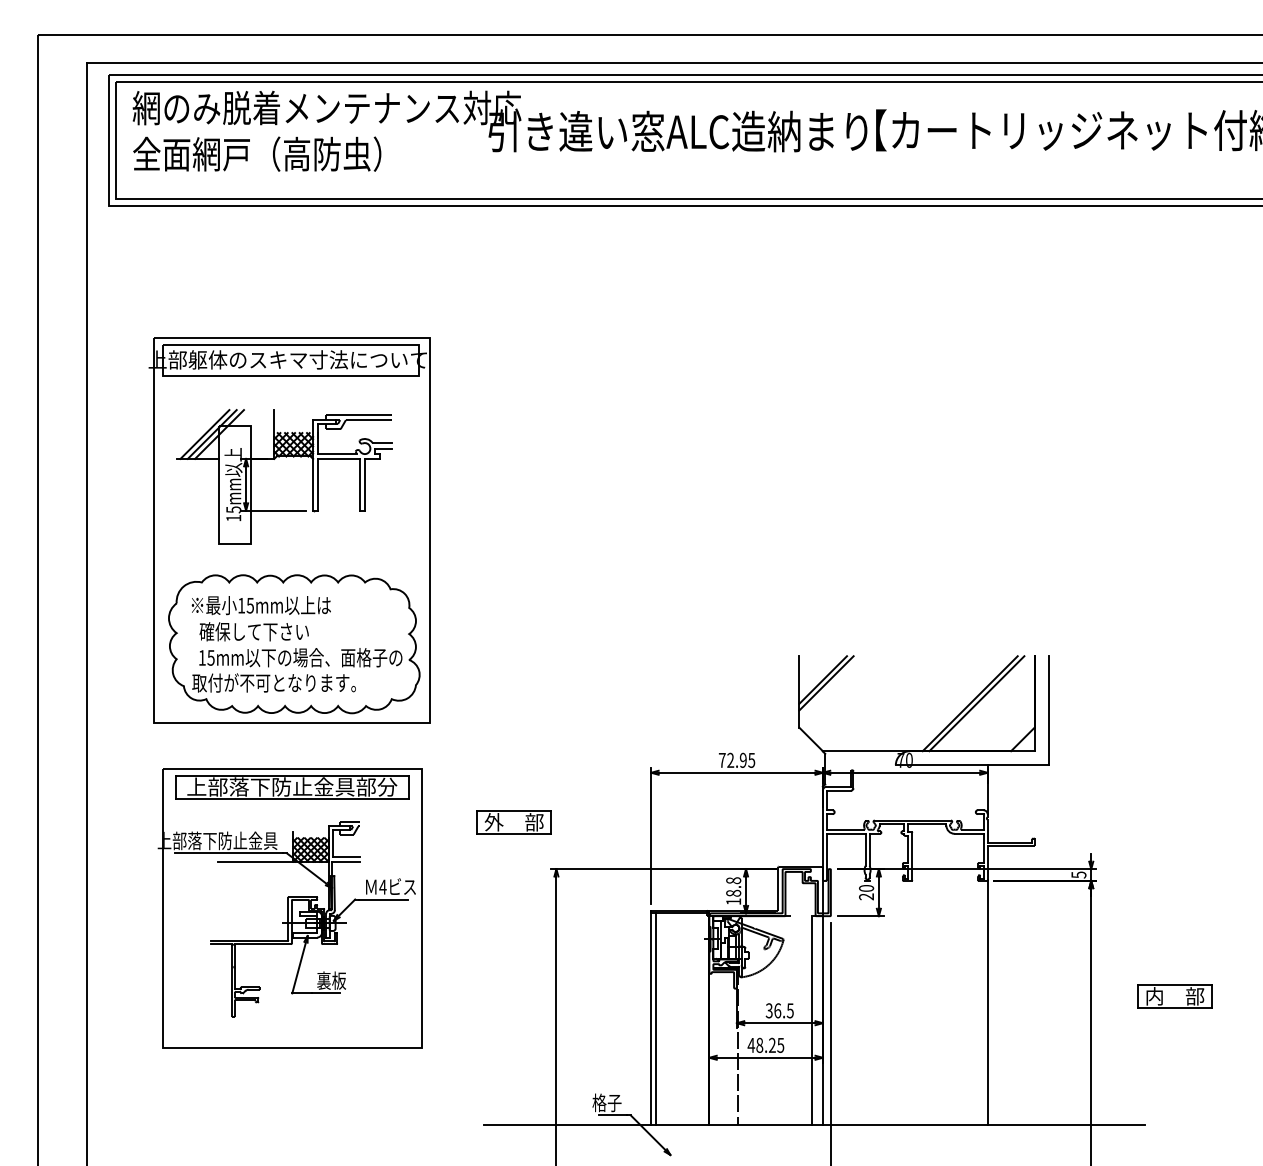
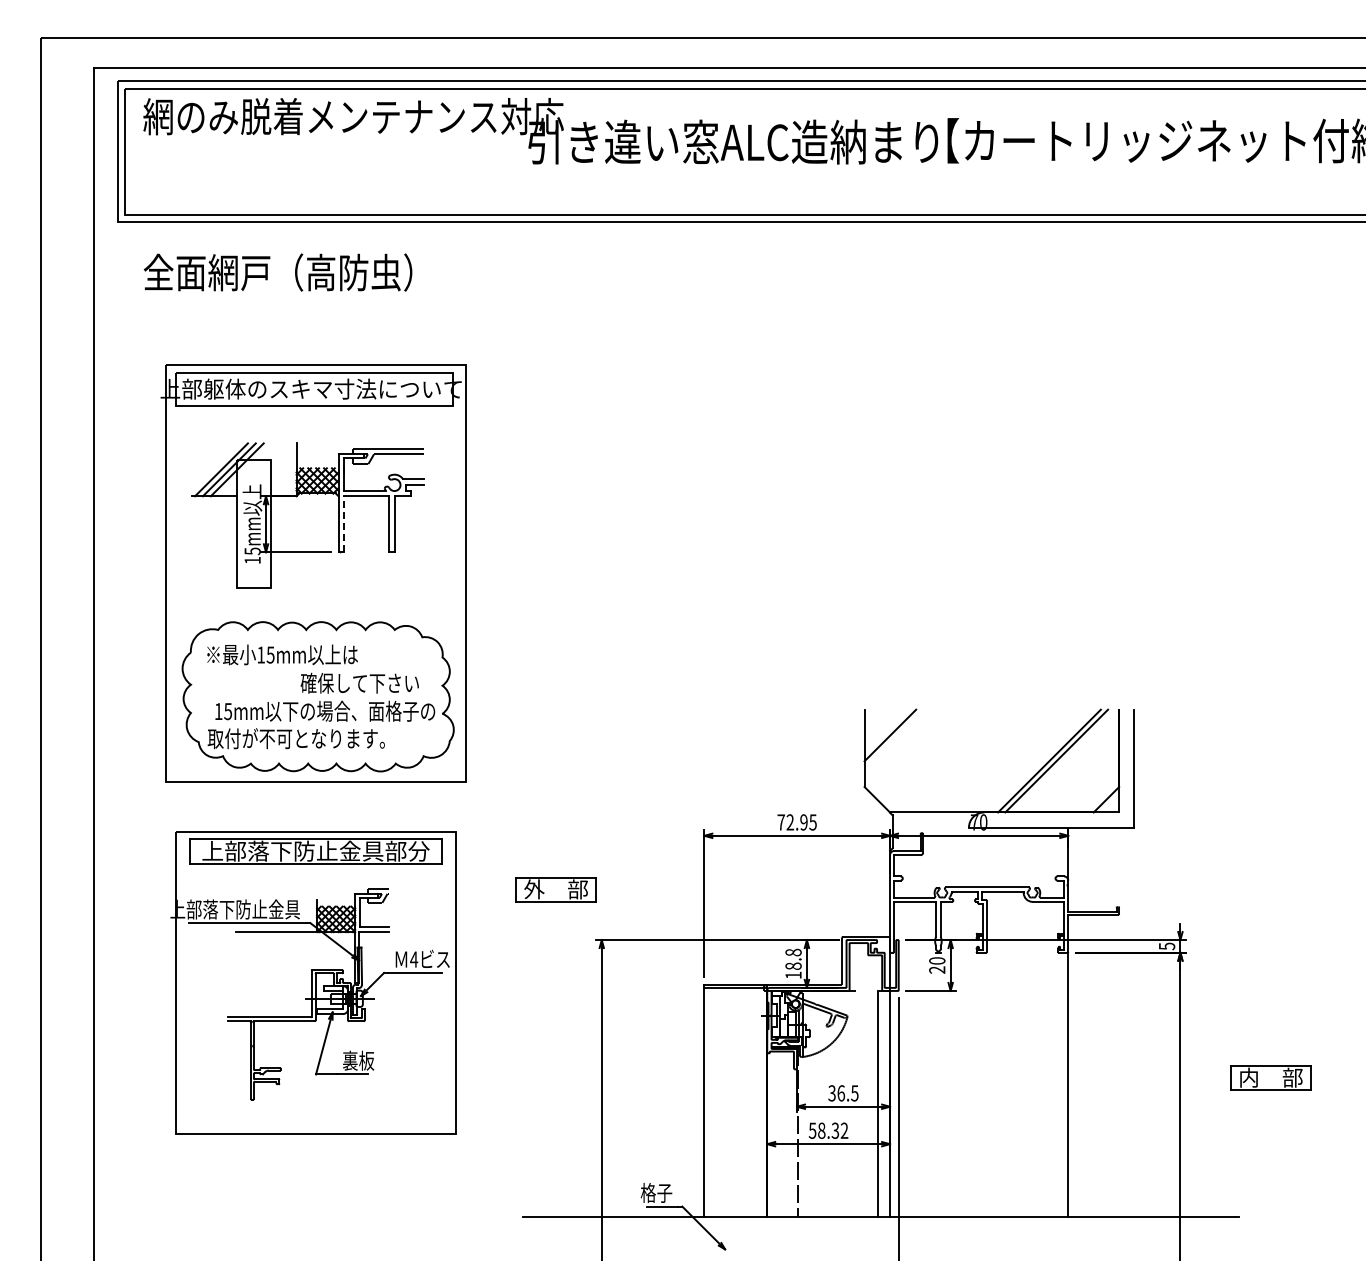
text: (256, 154) -> (277, 272), moved
line: (318, 484) -> (344, 523), solid -> dashed
text: (253, 631) -> (359, 682), moved
line: (826, 682) -> (893, 738), removed
line: (655, 1019) -> (709, 1102), removed
text: (765, 1045) -> (828, 1130), 48.25 -> 58.32

